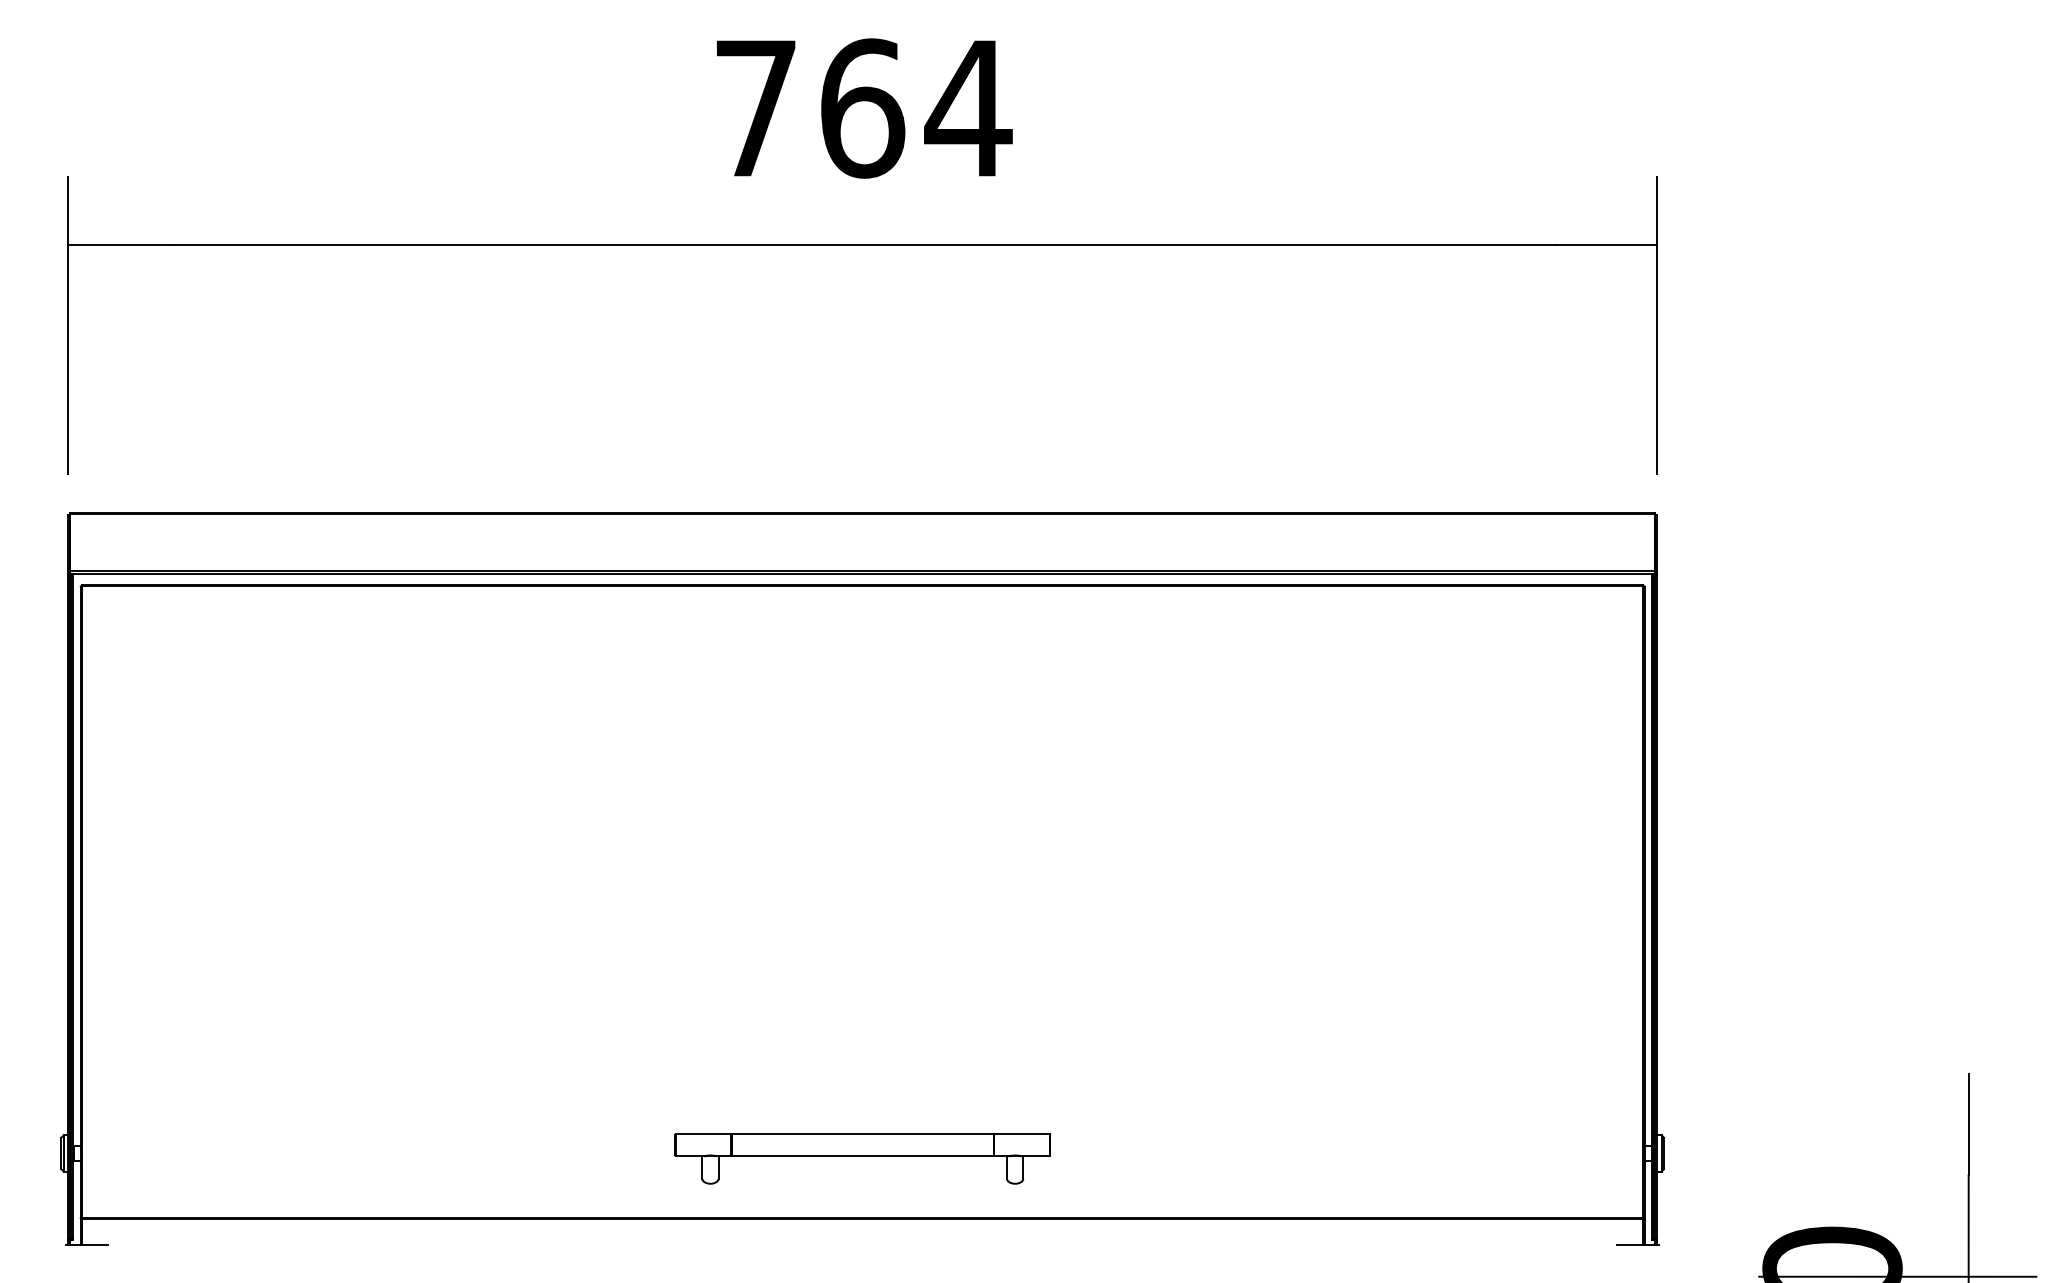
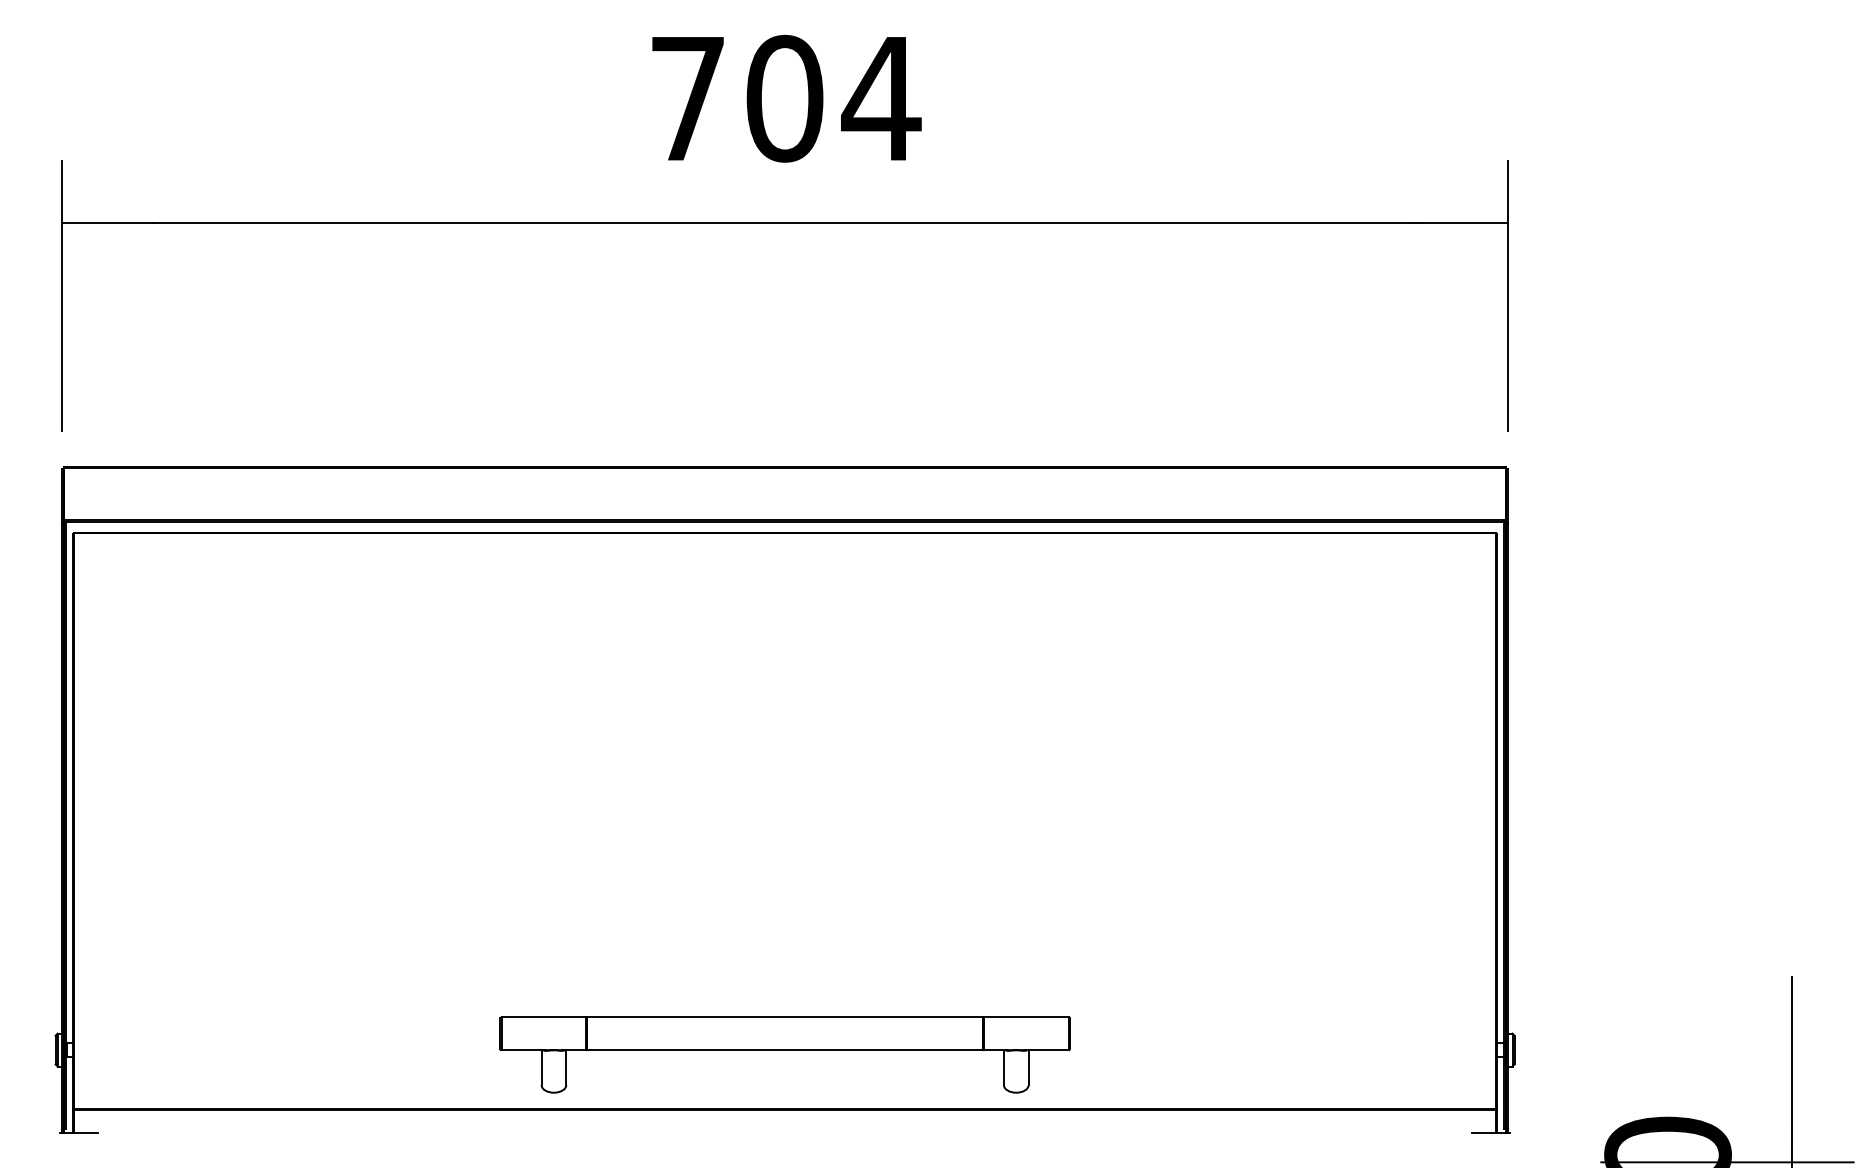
text: (862, 108) -> (784, 98), 764 -> 704
part: (862, 1158) -> (784, 1054), size x1.67

